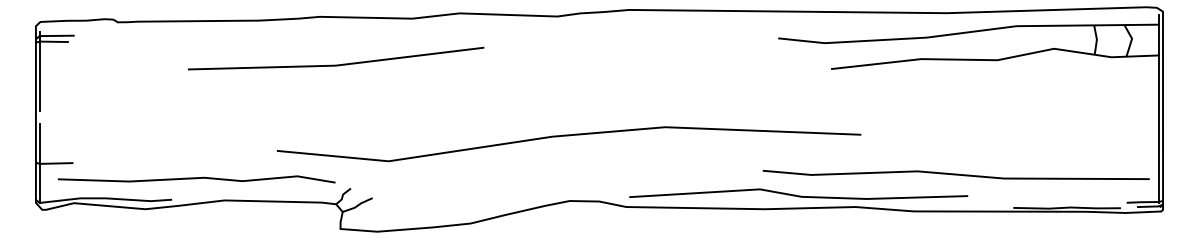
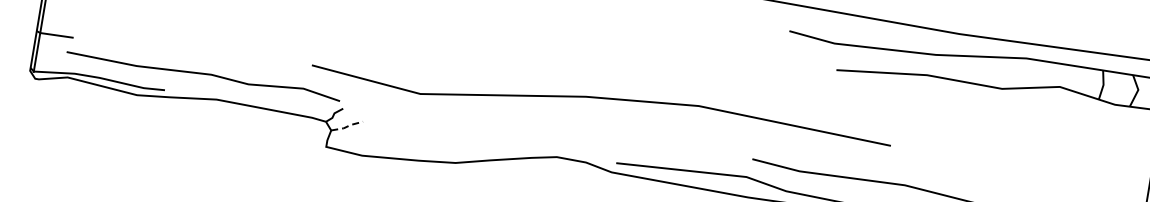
line: (569, 136) -> (602, 99), moved
curve: (196, 179) -> (203, 75), moved
line: (358, 205) -> (347, 126), solid -> dashed

